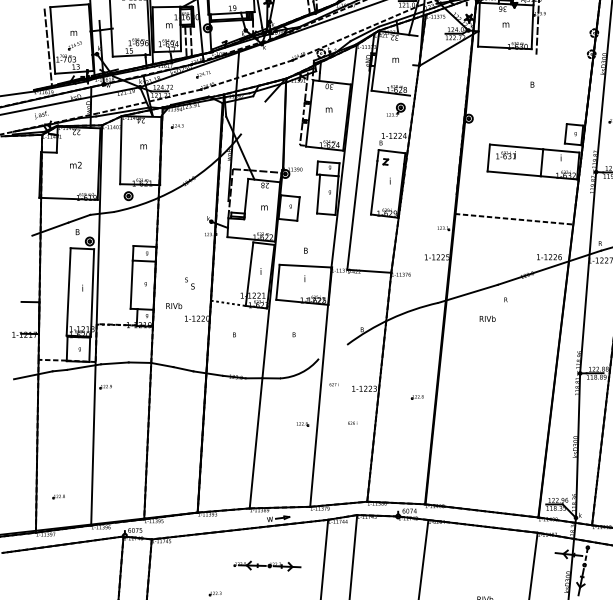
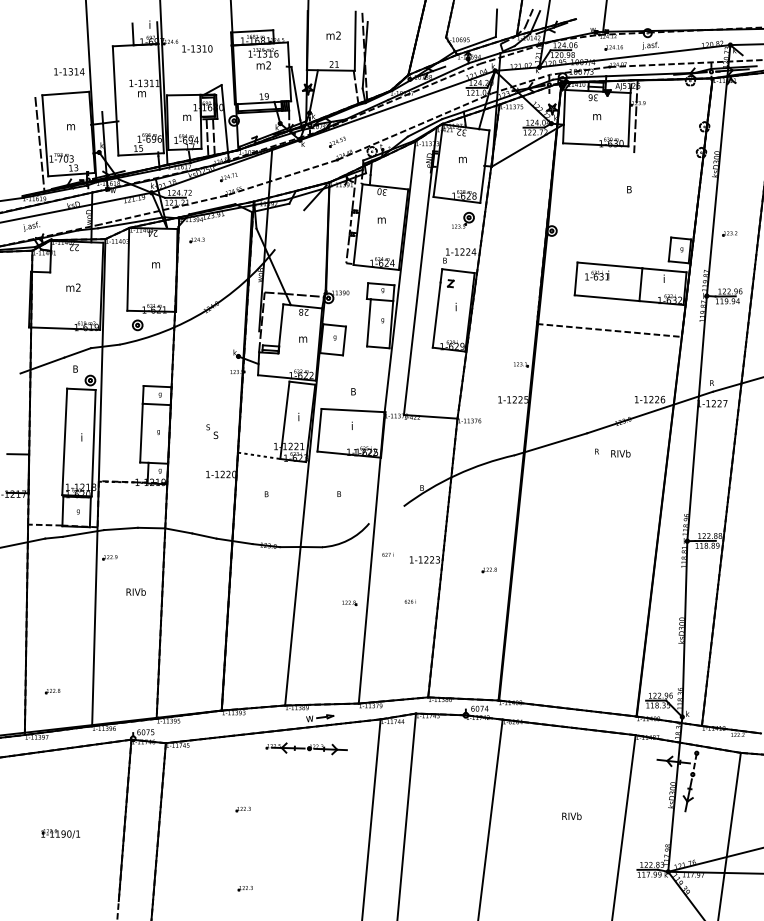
part: (75, 45) -> (337, 141), moved
line: (413, 65) -> (484, 166), added
line: (513, 219) -> (608, 330), moved
text: (173, 305) -> (135, 591), moved
text: (487, 318) -> (620, 453), moved
part: (267, 565) -> (306, 748), moved

